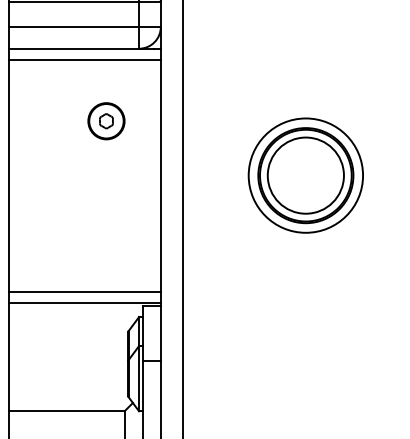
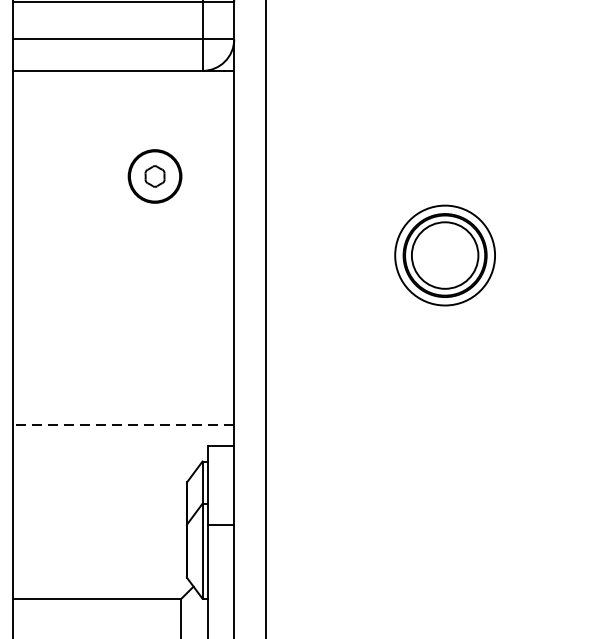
line: (84, 59) -> (123, 86), removed
part: (305, 175) -> (444, 255), size x0.6
line: (84, 291) -> (123, 424), solid -> dashed
line: (84, 302) -> (123, 440), removed

